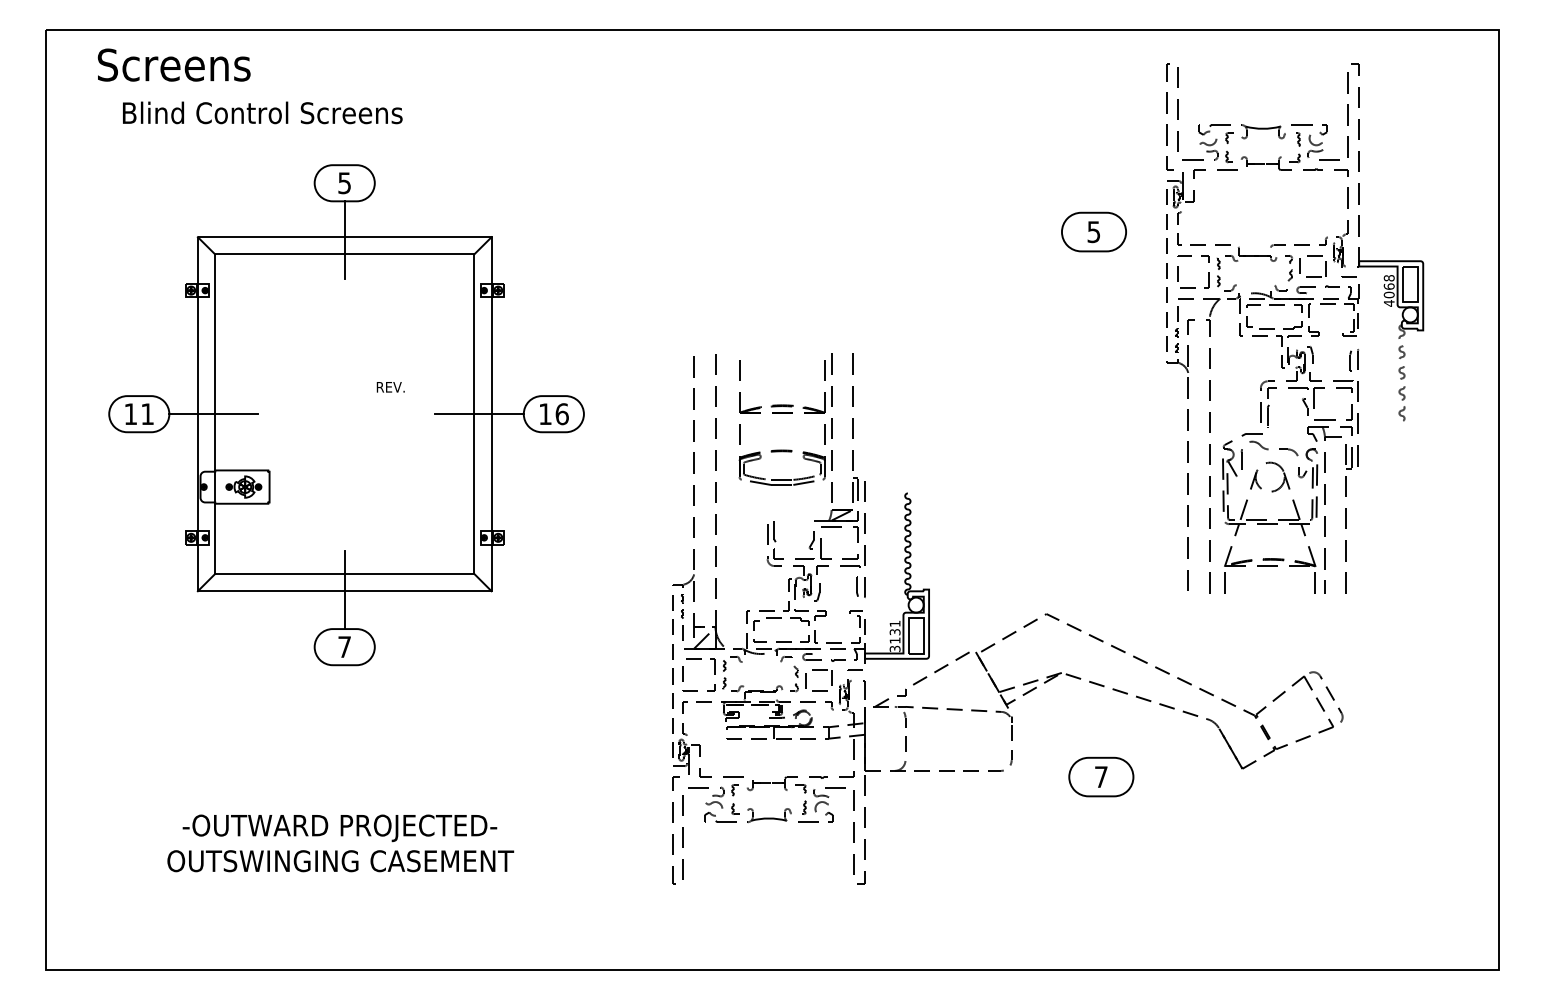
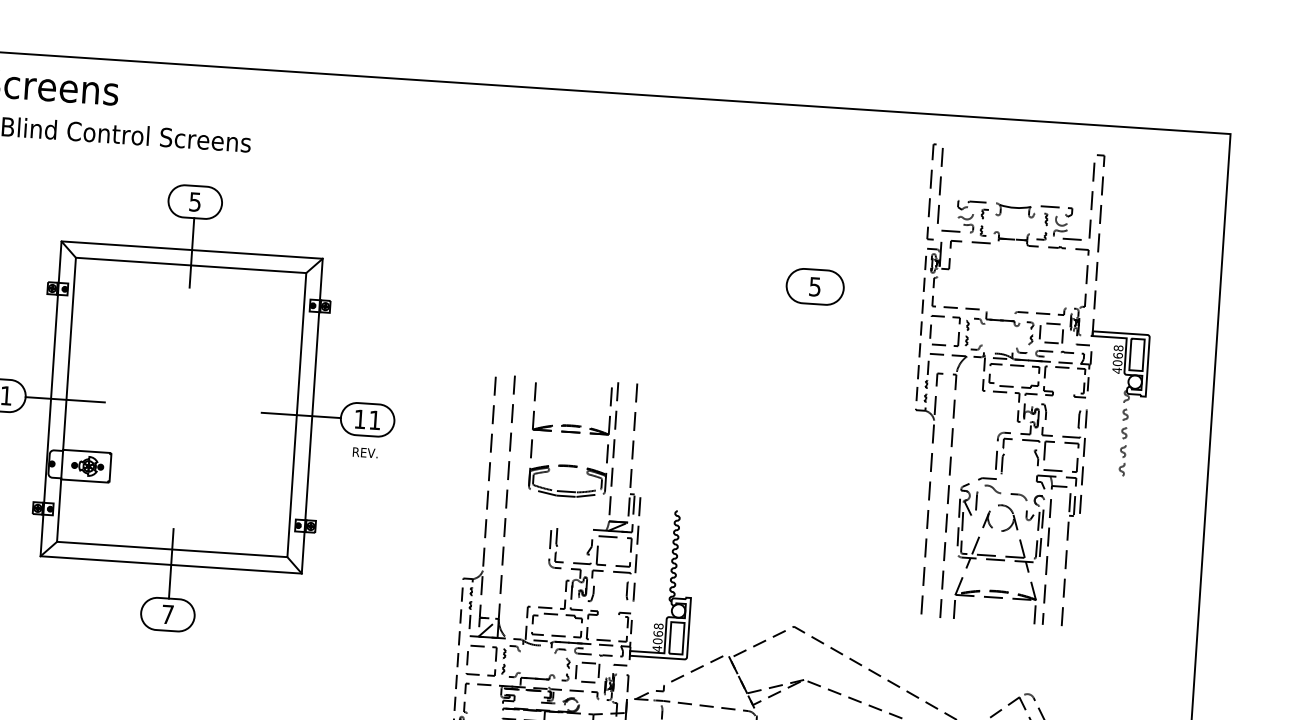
part: (1093, 231) -> (814, 286), moved
text: (390, 387) -> (365, 452), moved
text: (561, 414) -> (374, 420), 16 -> 11
text: (894, 636) -> (657, 637), 3131 -> 4068

